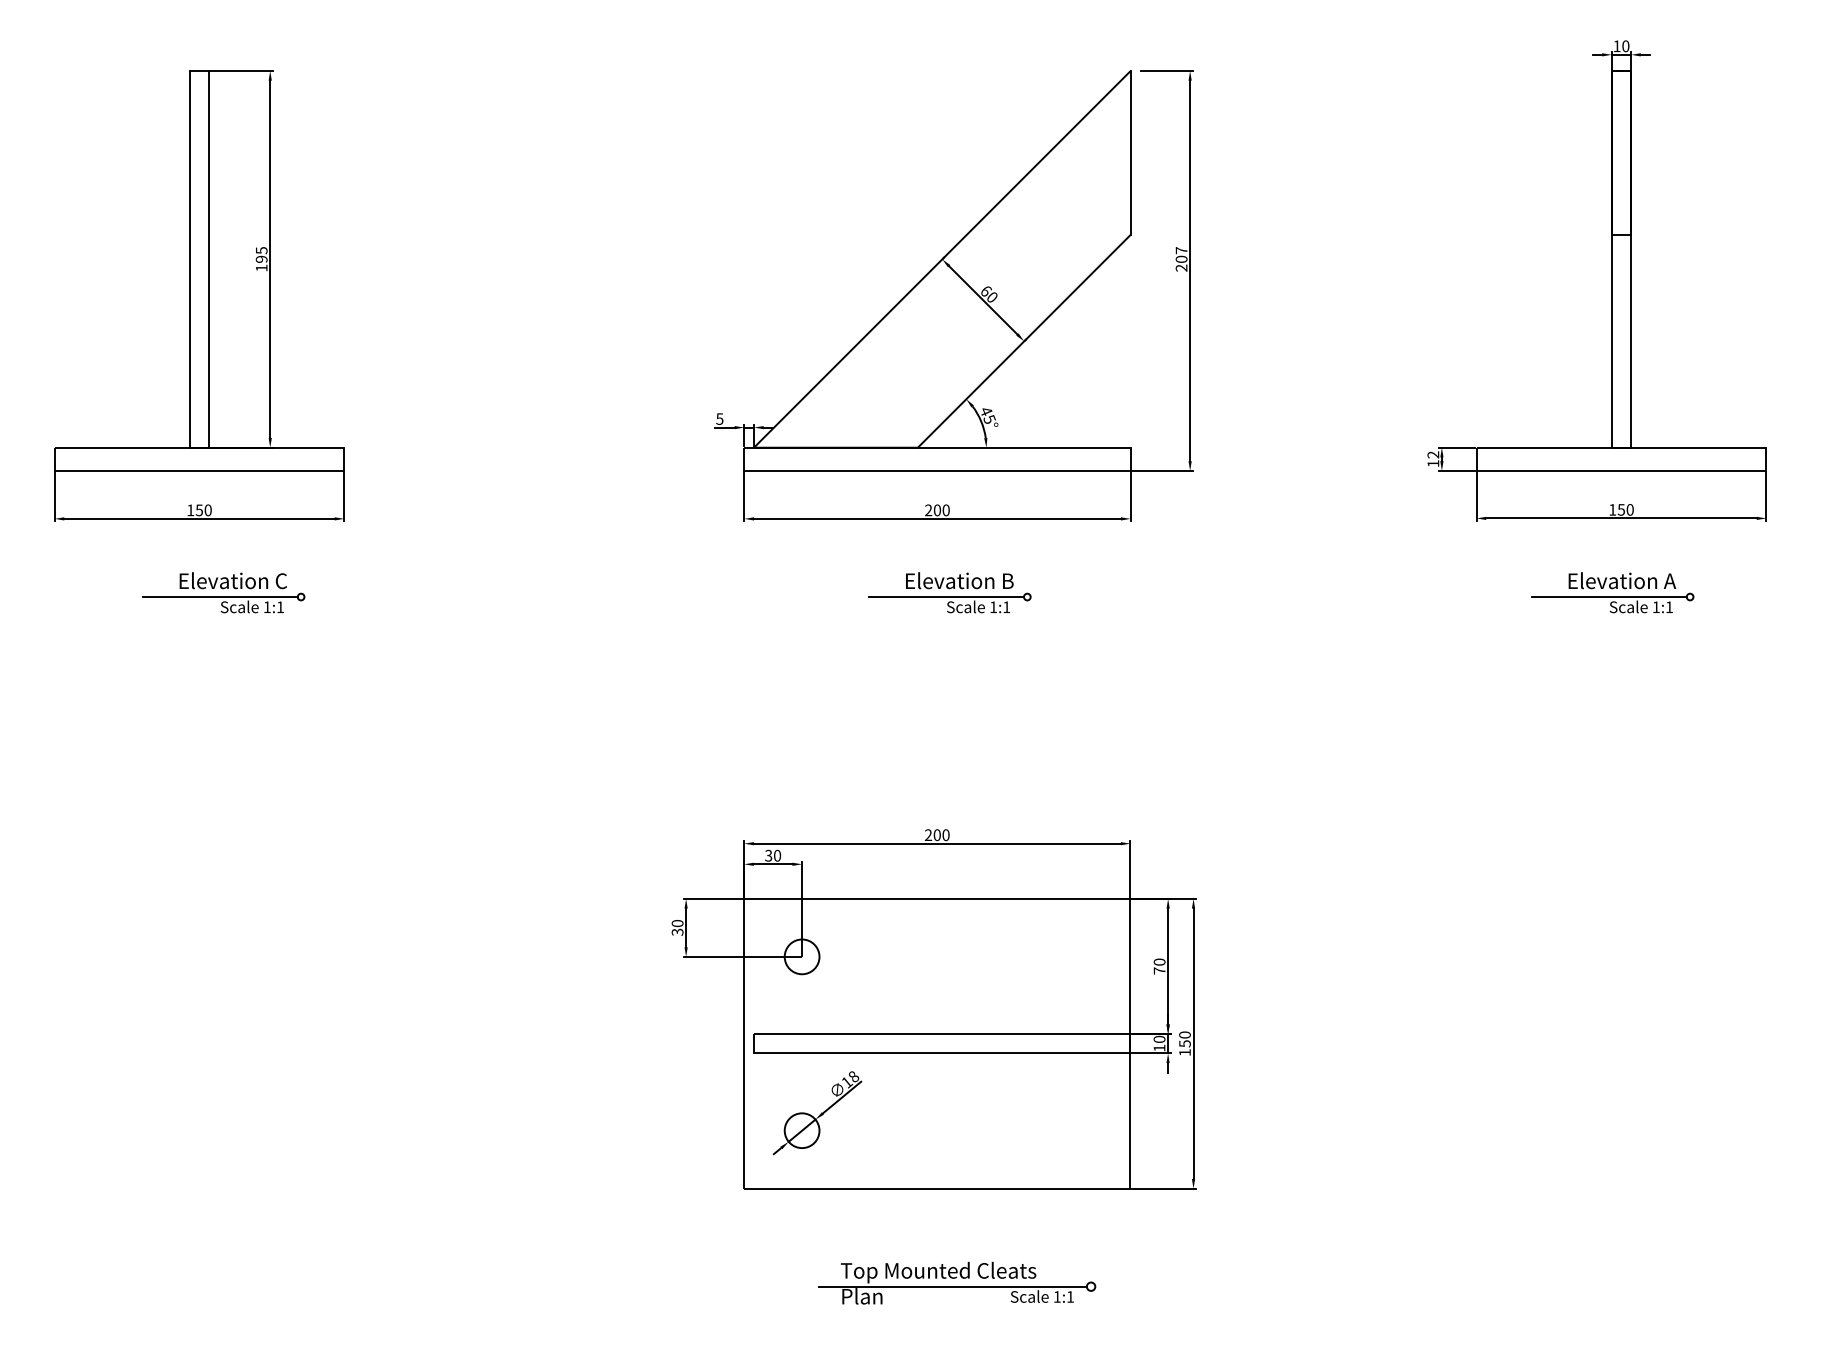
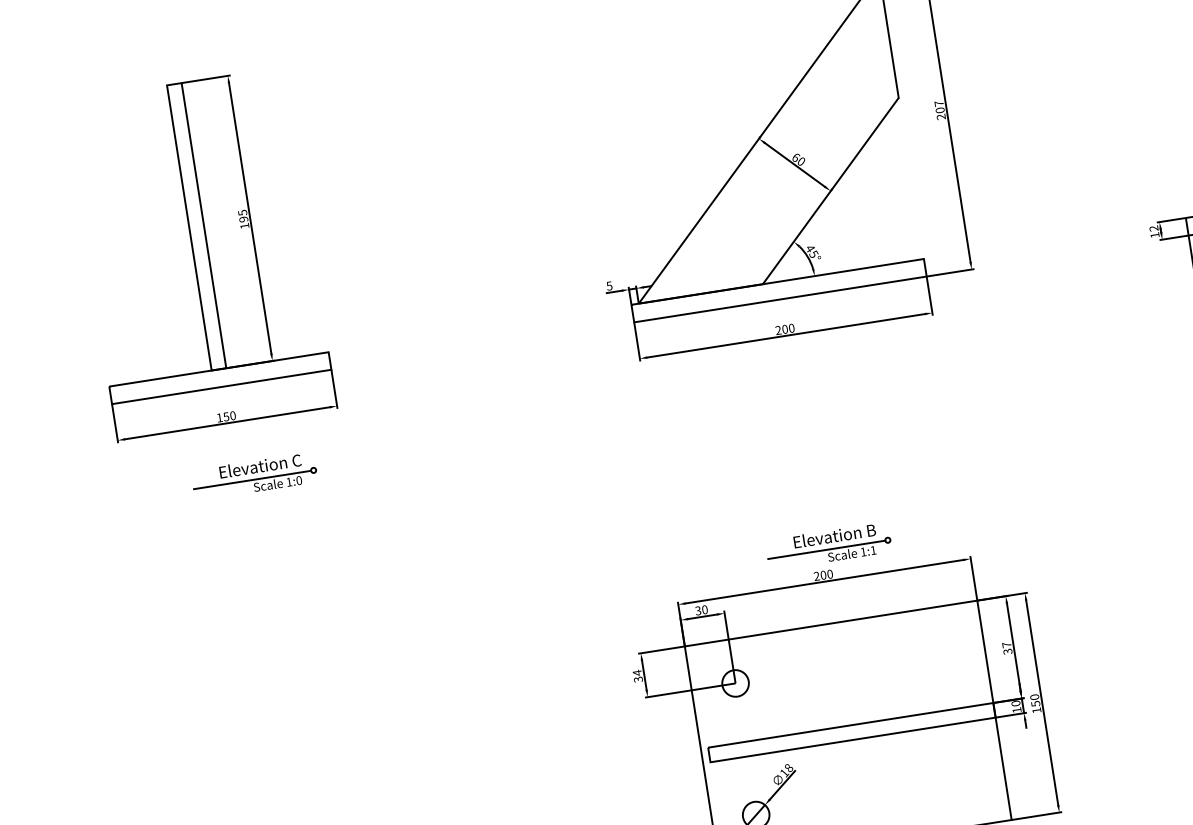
part: (949, 592) -> (828, 546), moved
text: (280, 607) -> (299, 480), 1:1 -> 1:0
text: (677, 923) -> (637, 672), 30 -> 34
text: (1159, 966) -> (1007, 648), 70 -> 37

